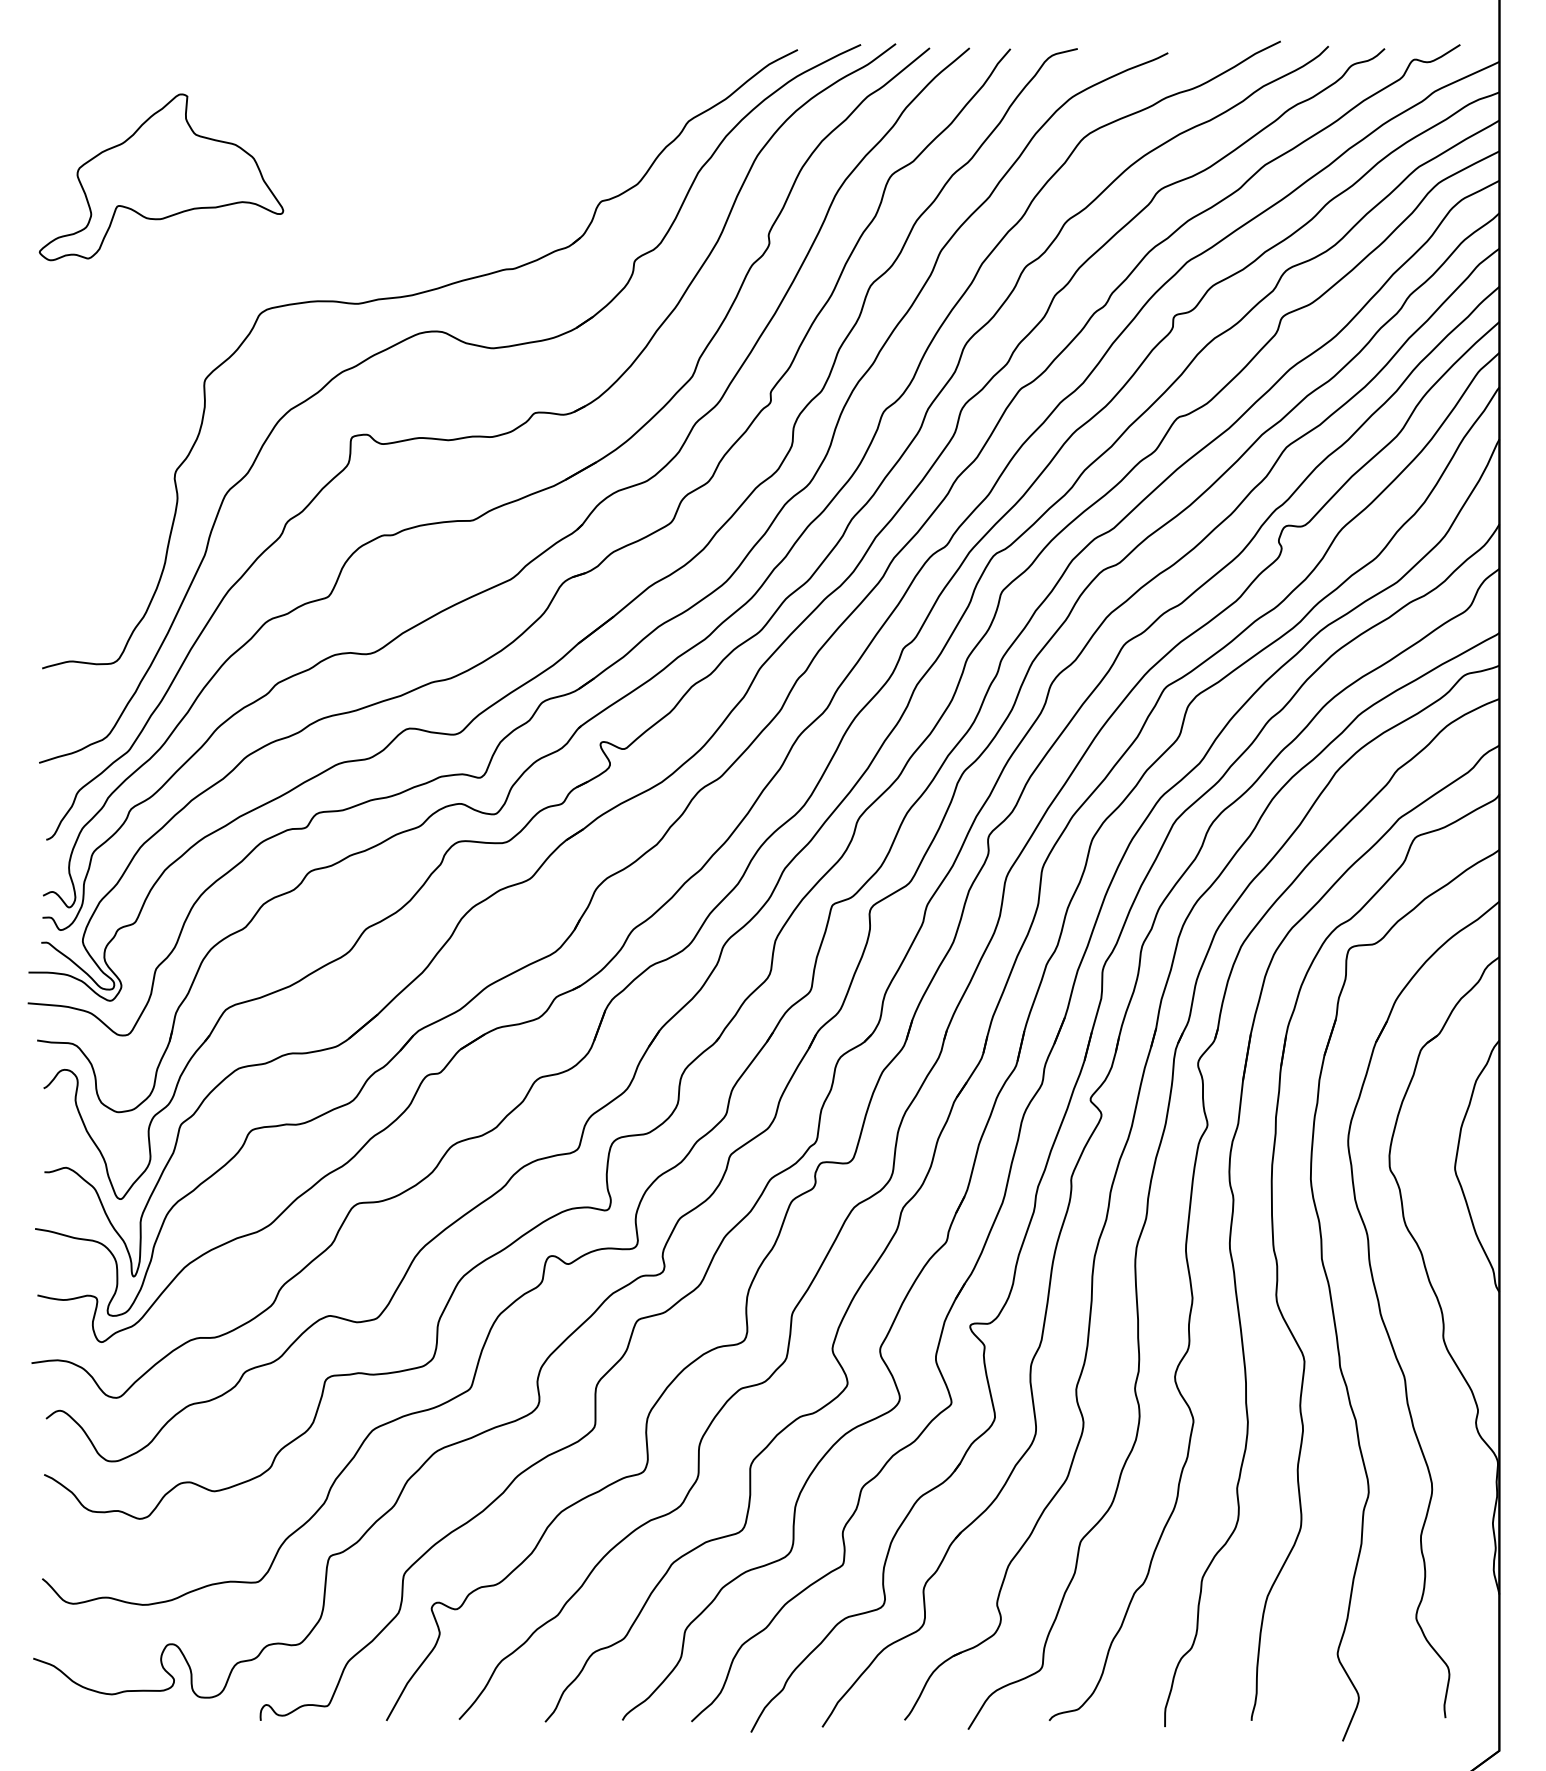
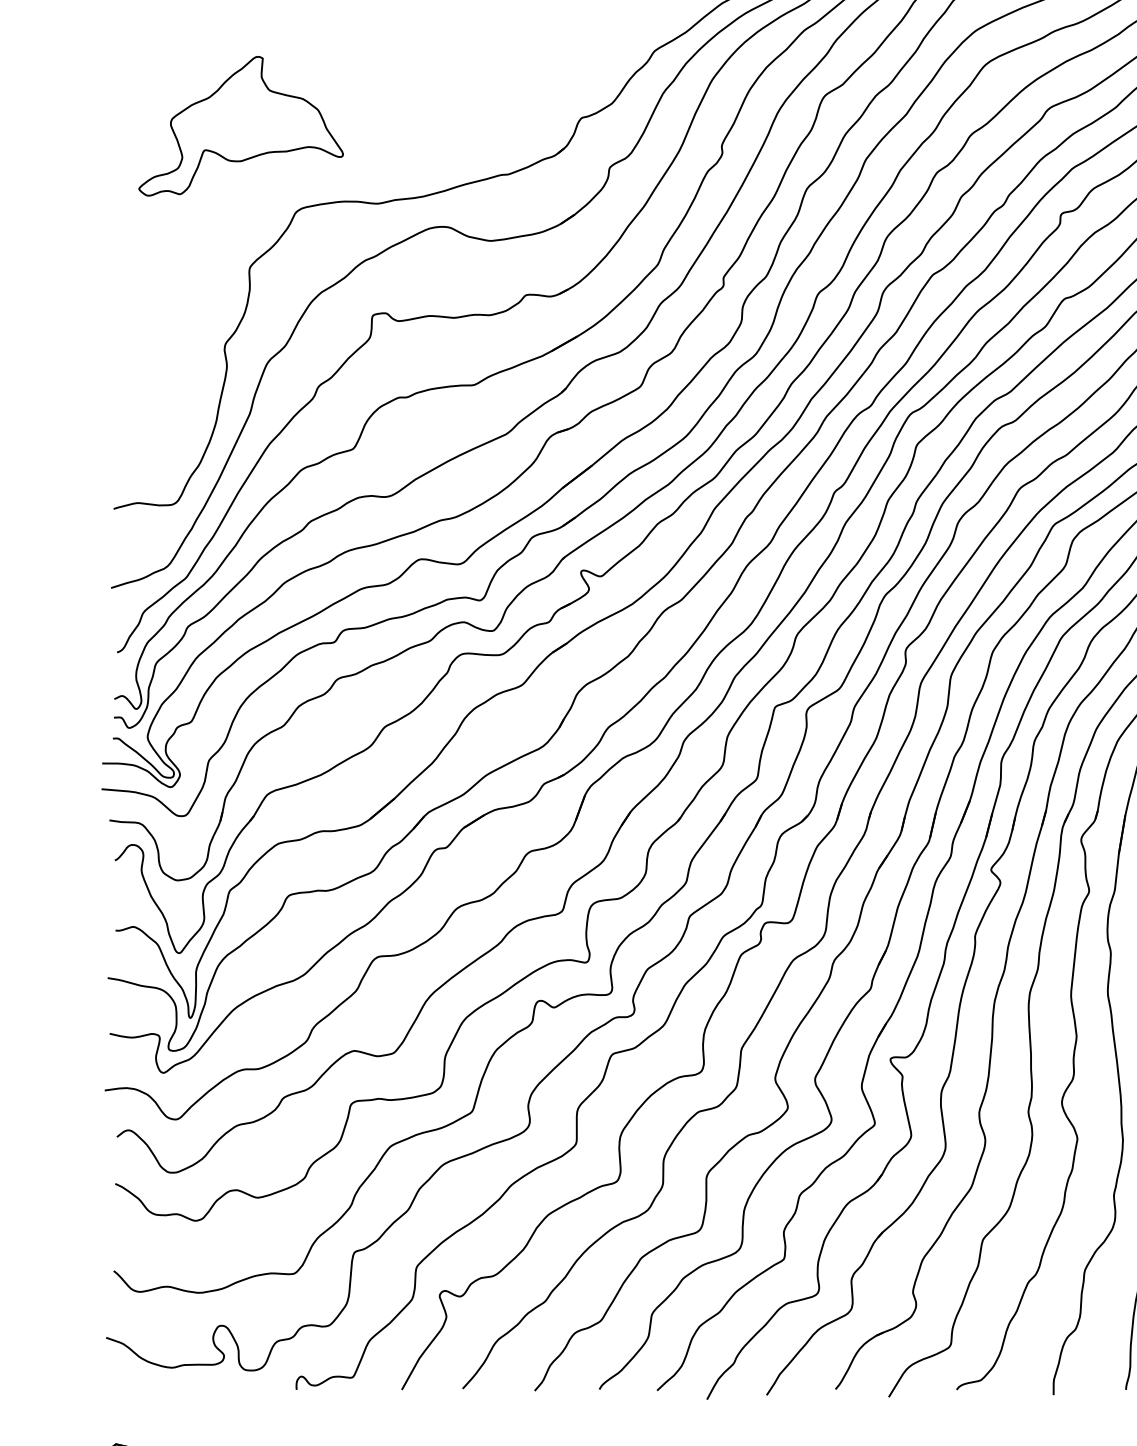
part: (161, 177) -> (241, 126), moved

